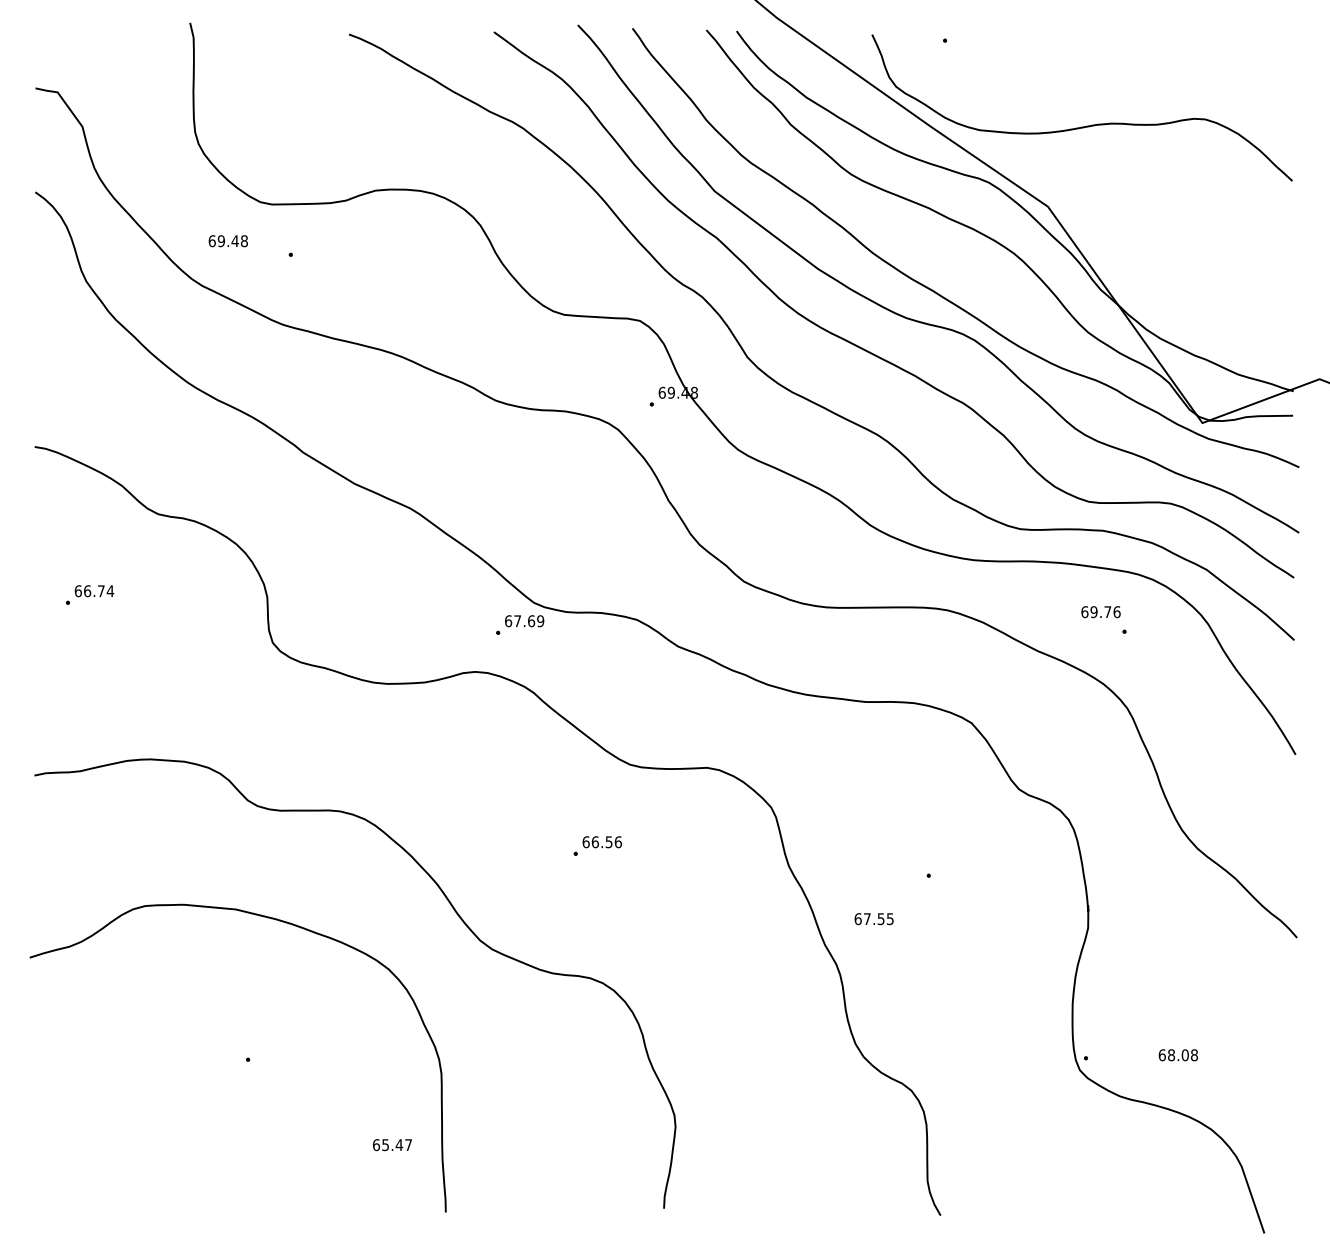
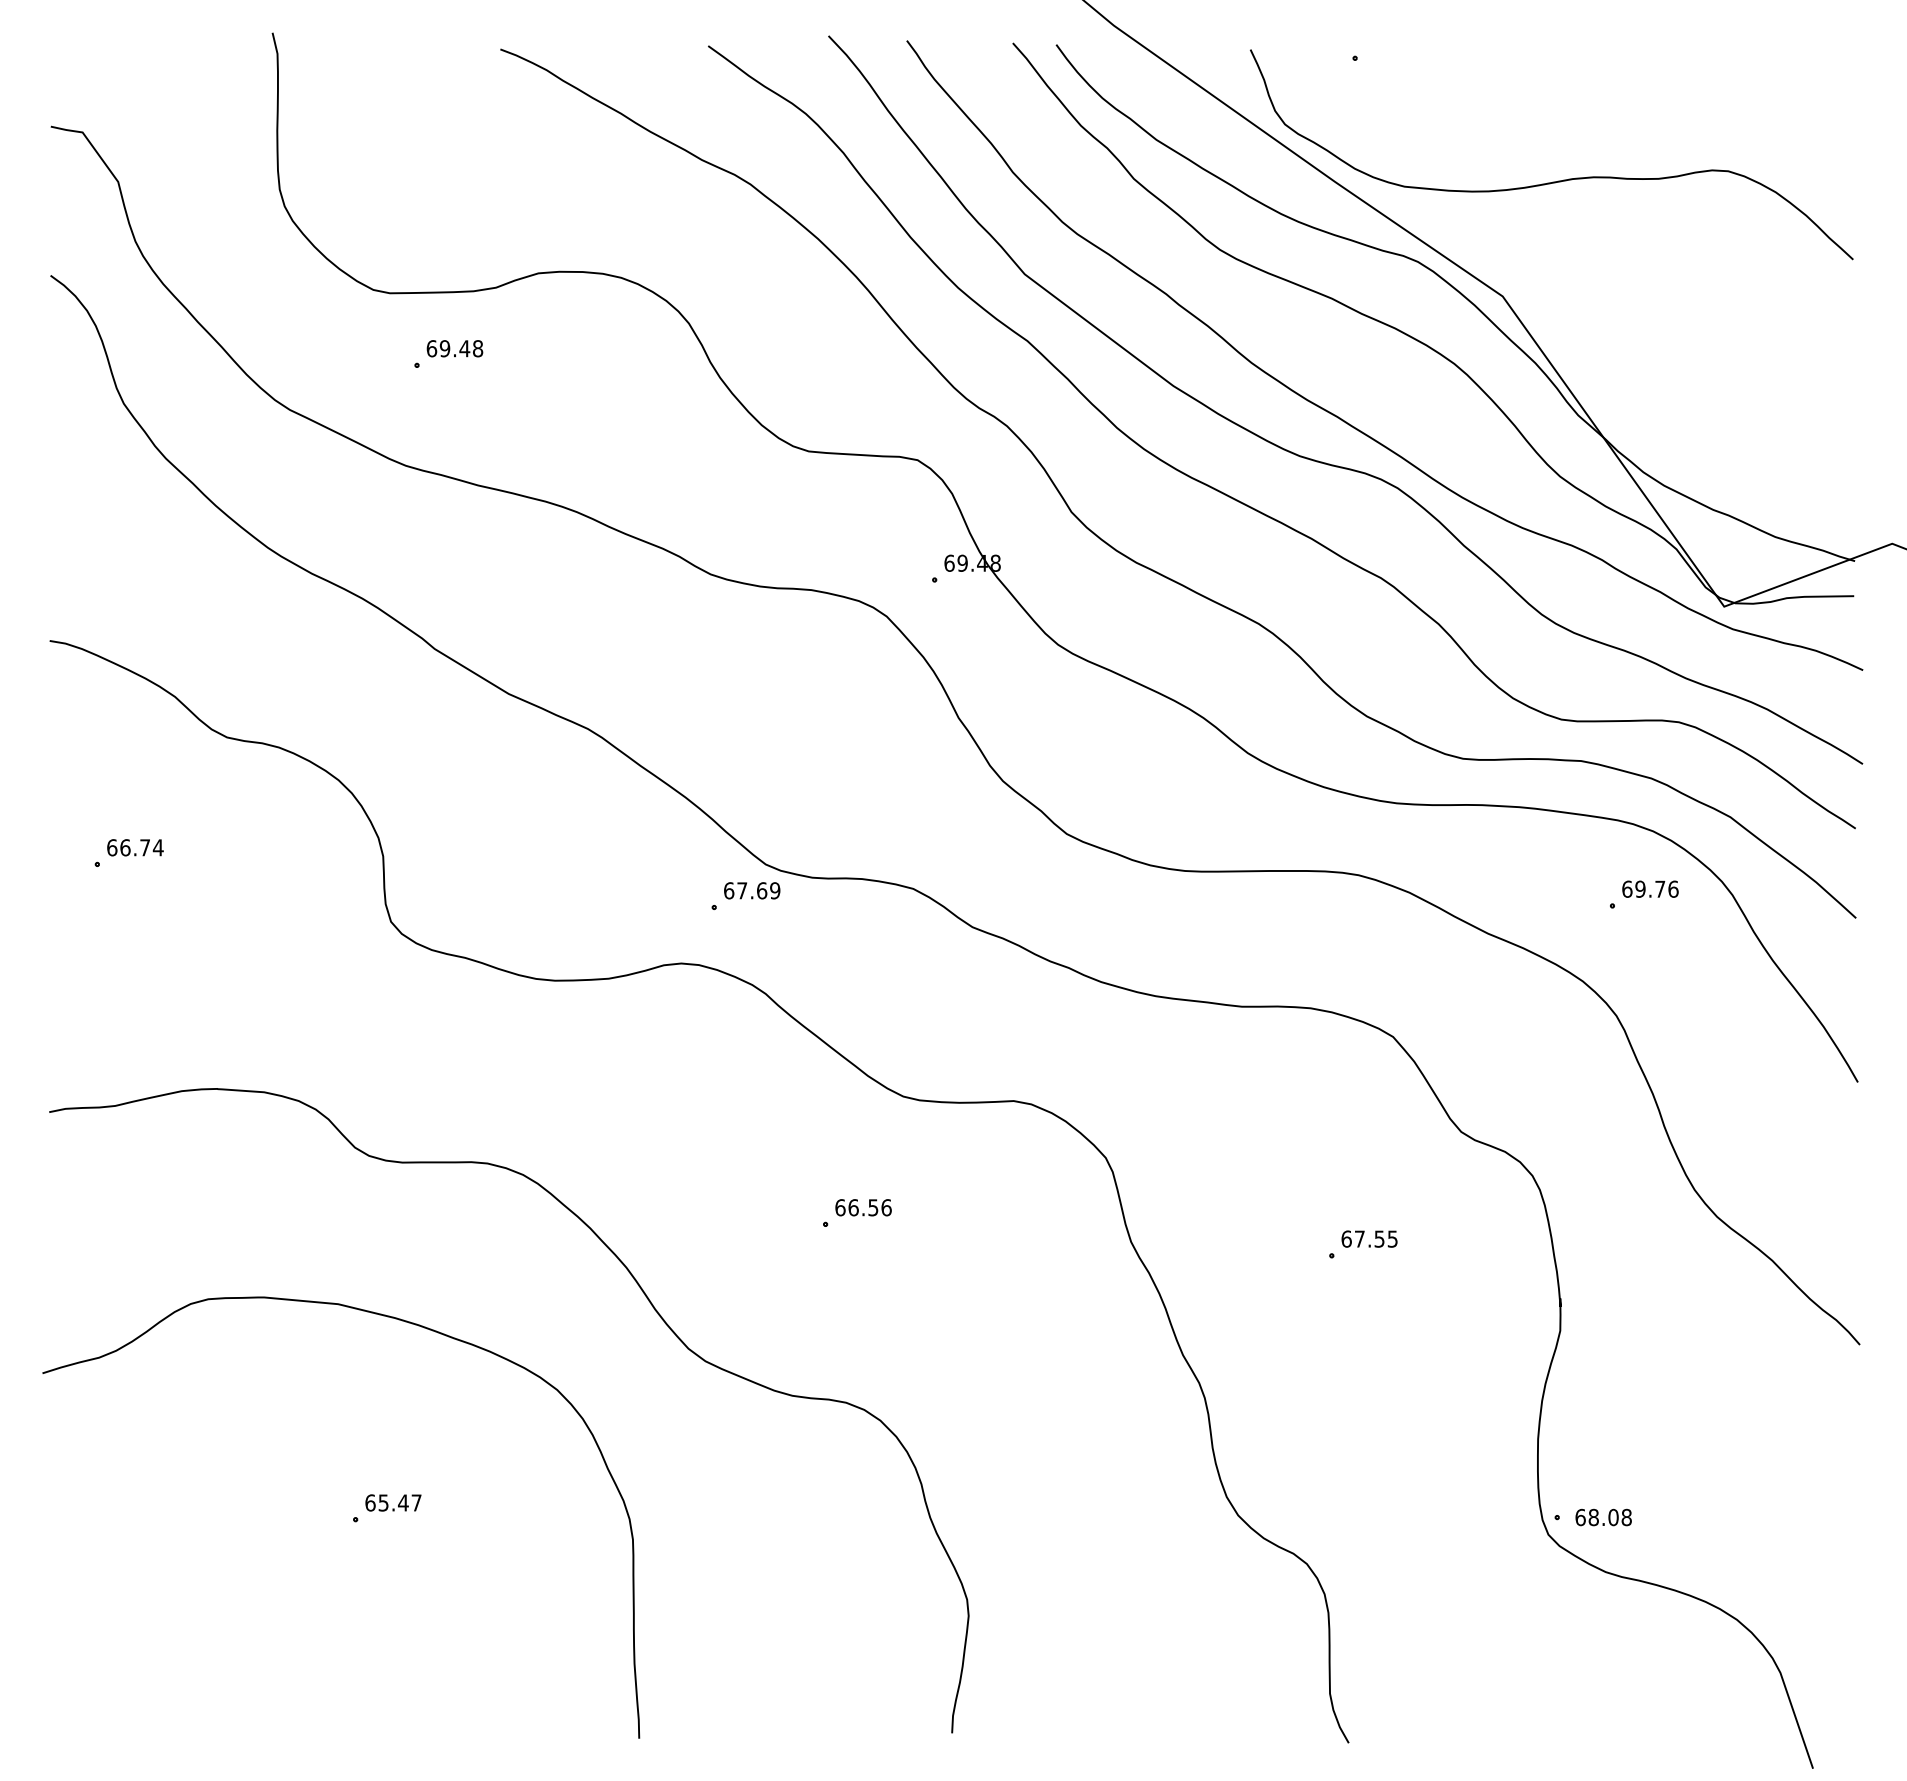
text: (227, 241) -> (453, 349), moved
text: (1100, 612) -> (1649, 889), moved
text: (873, 919) -> (1368, 1239), moved
text: (1177, 1055) -> (1602, 1517), moved
text: (392, 1145) -> (393, 1503), moved

